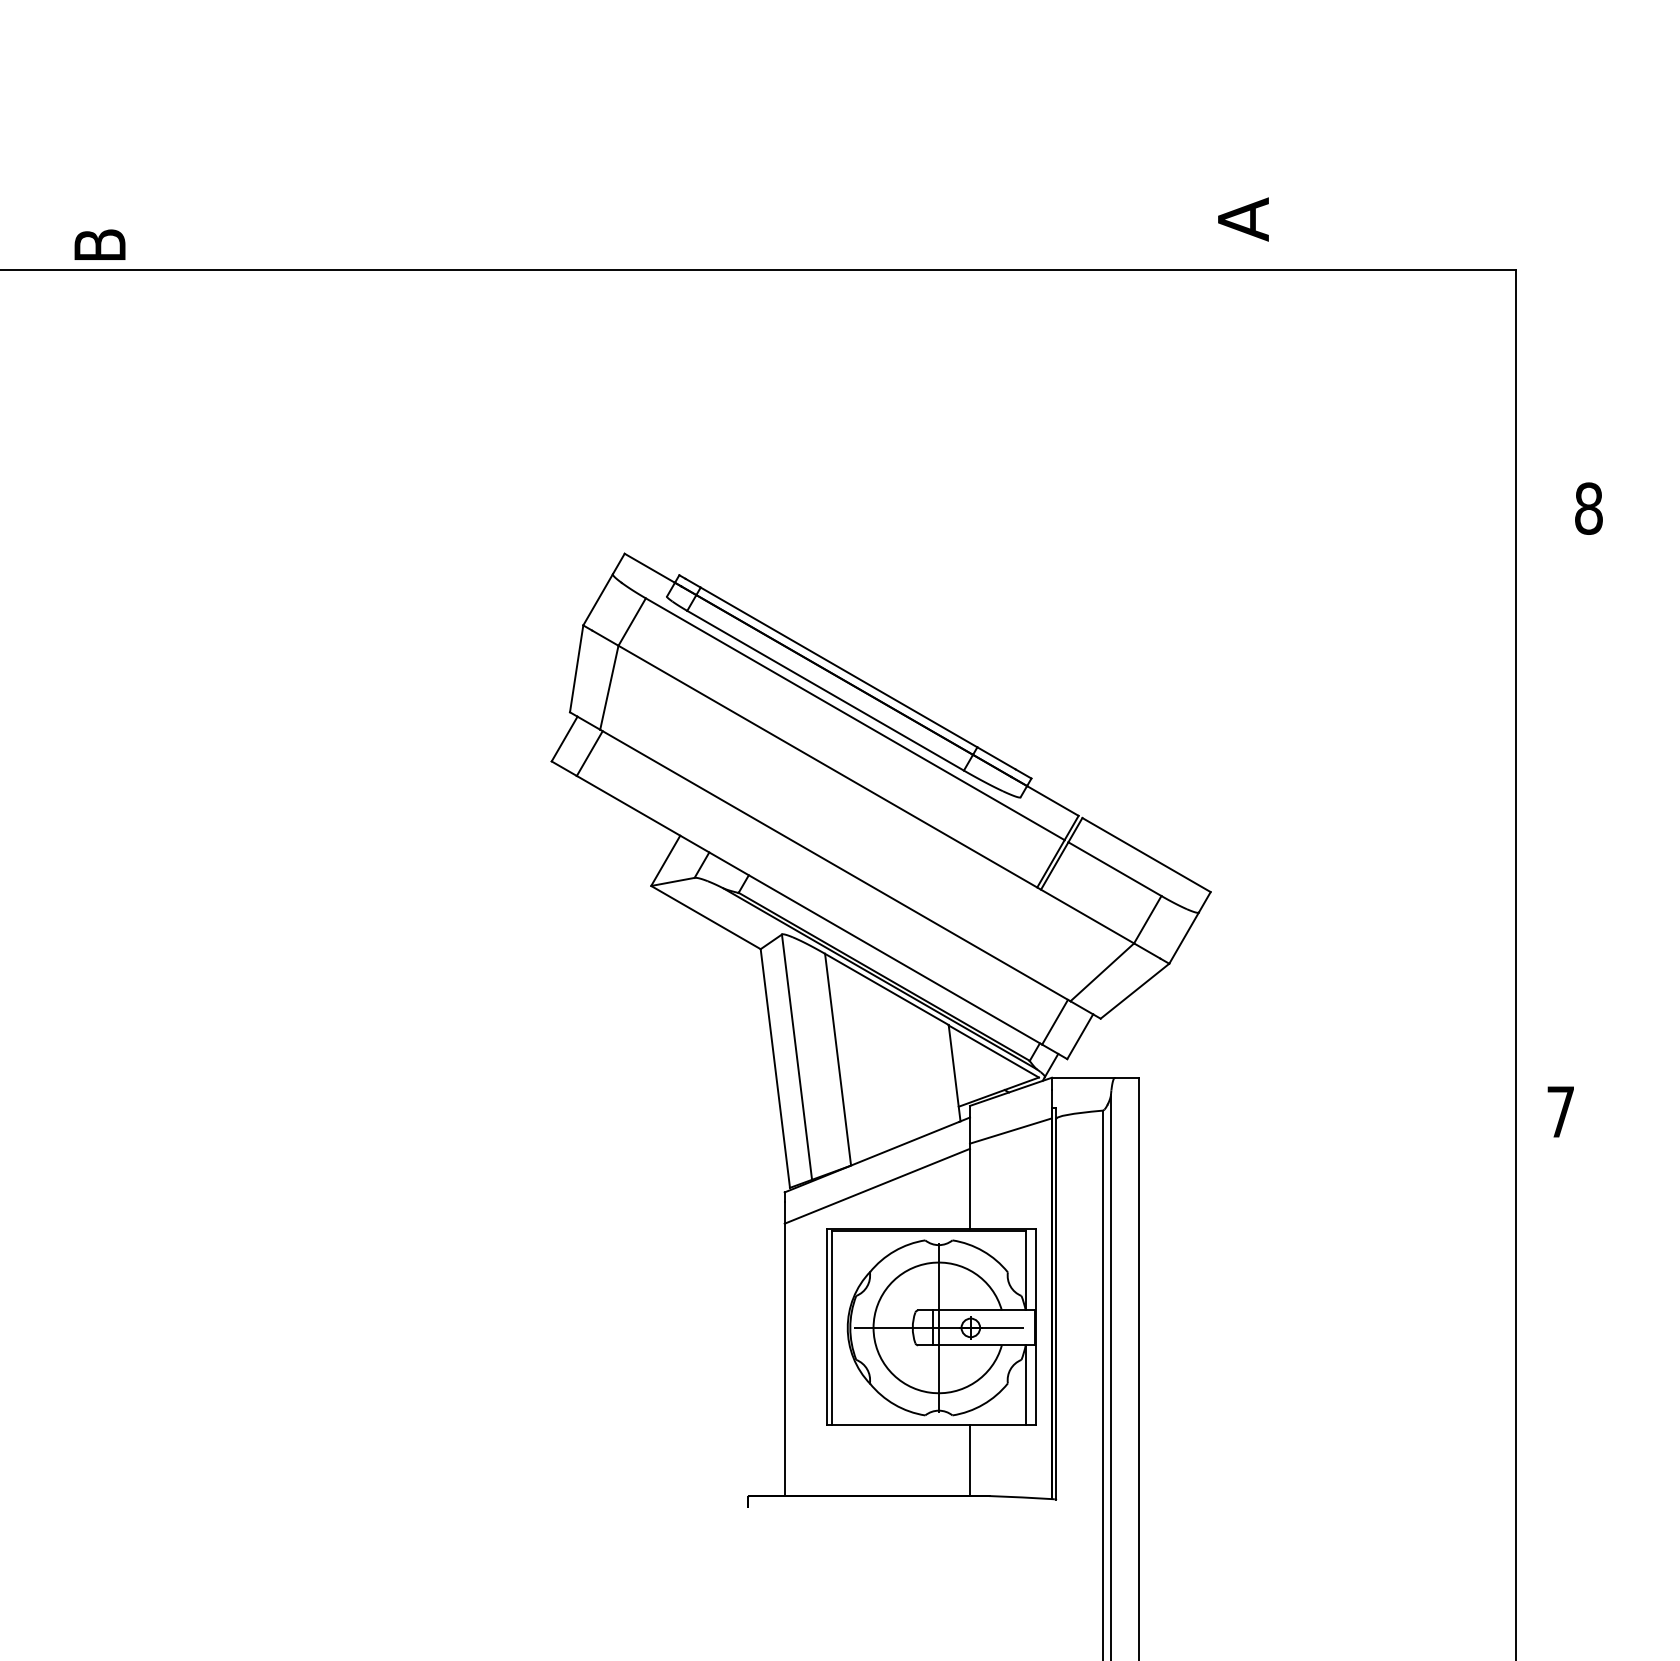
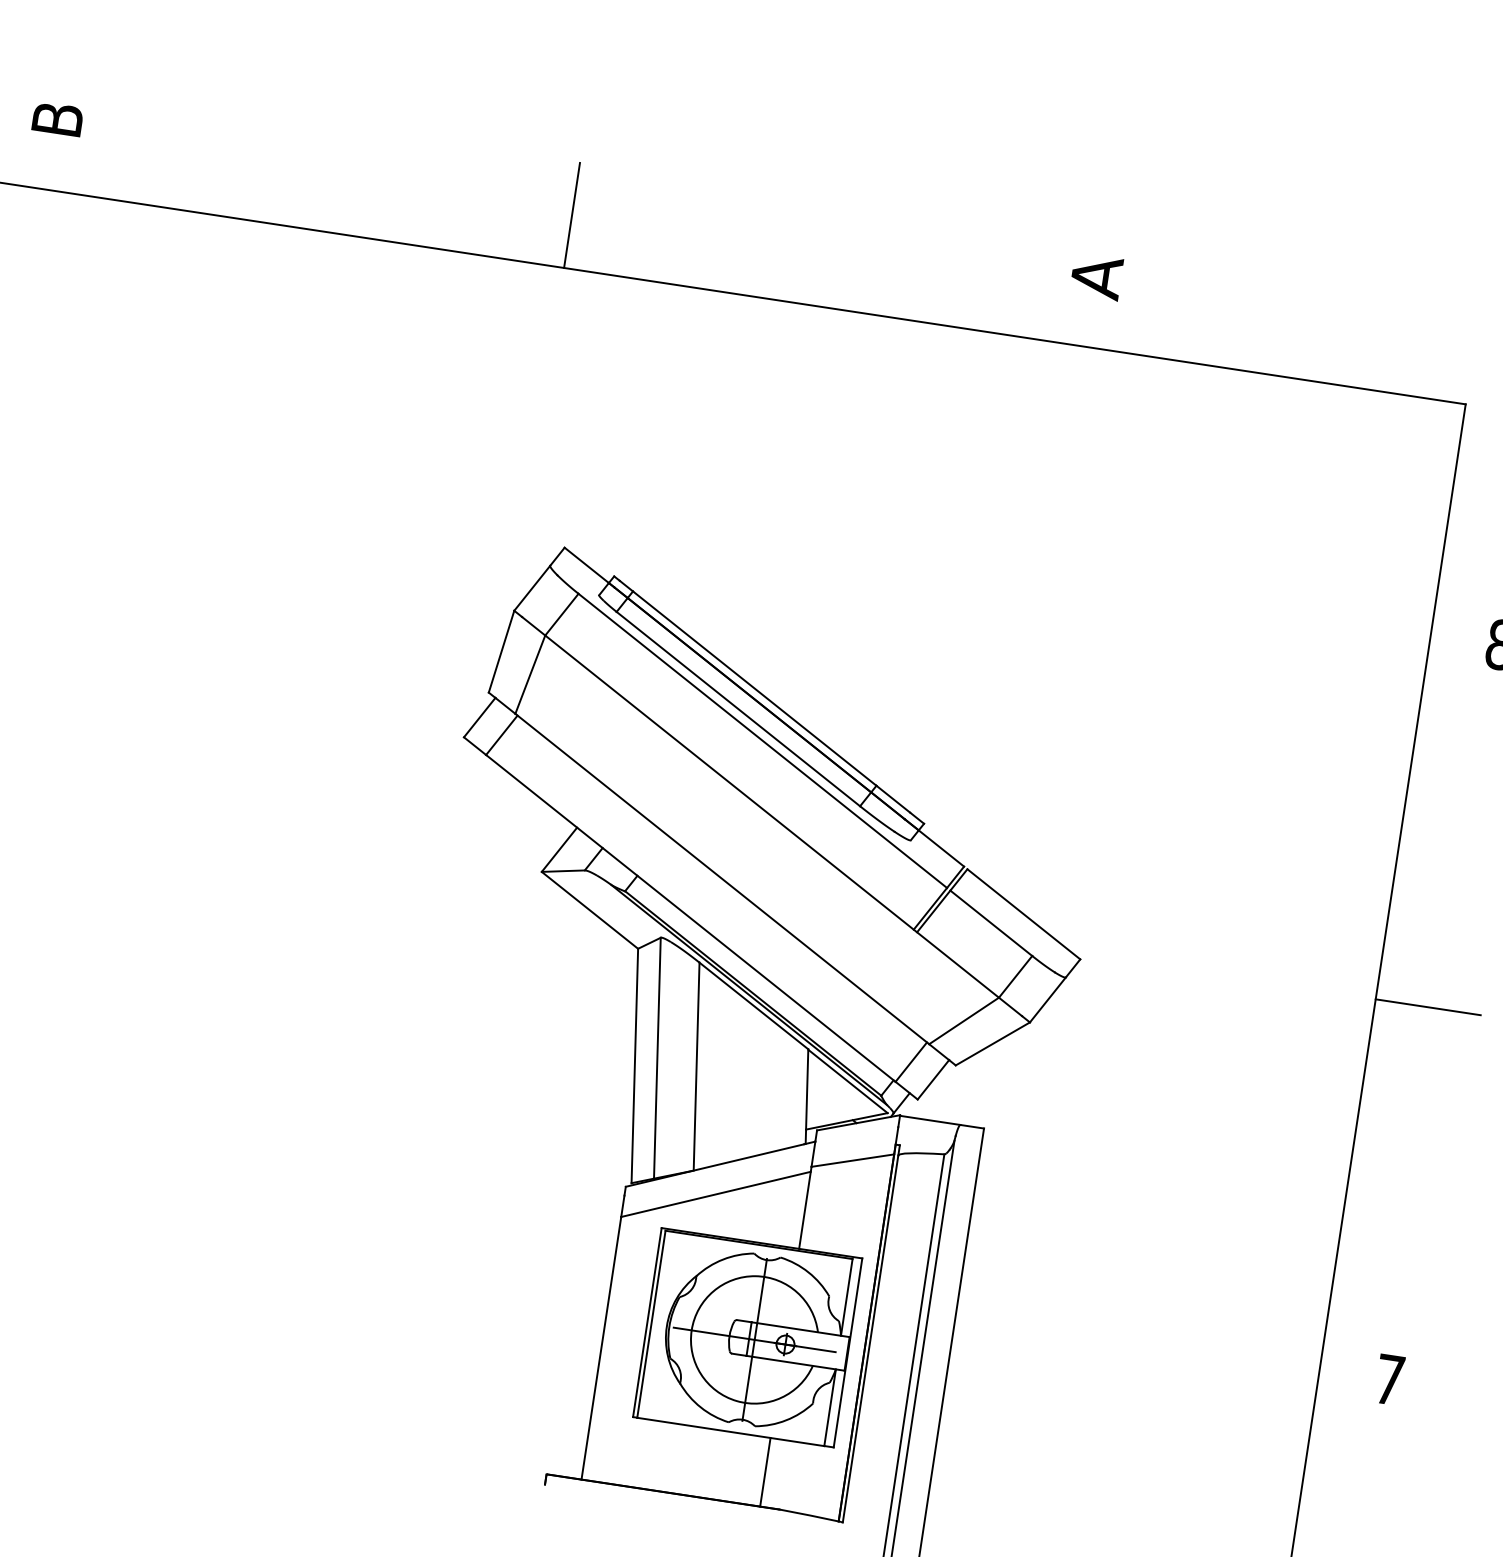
line: (581, 215) -> (572, 215), added
text: (1243, 219) -> (1096, 276), moved
text: (99, 244) -> (57, 118), moved
line: (1570, 887) -> (1427, 1007), added
text: (1560, 1111) -> (1389, 1379), moved

